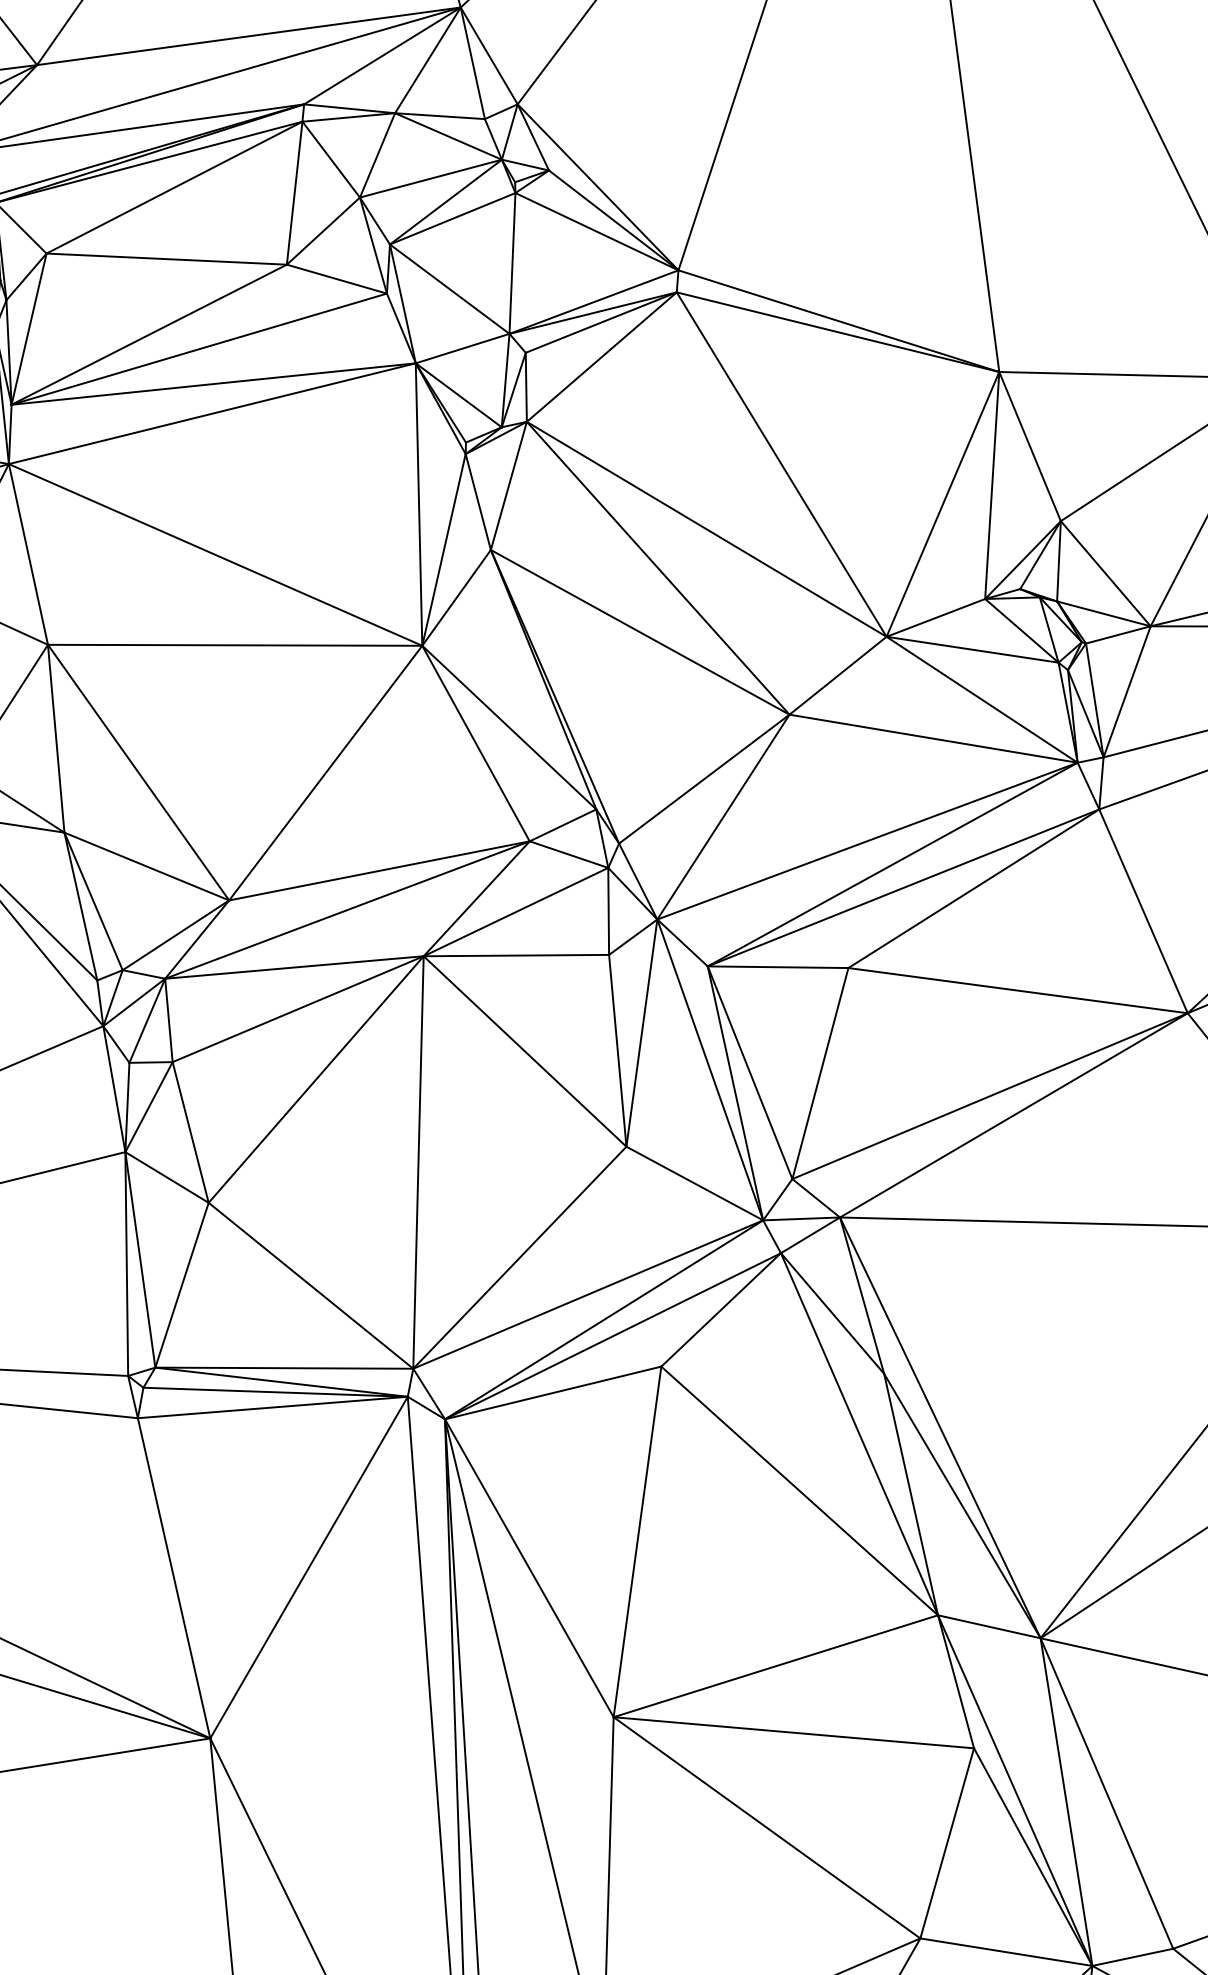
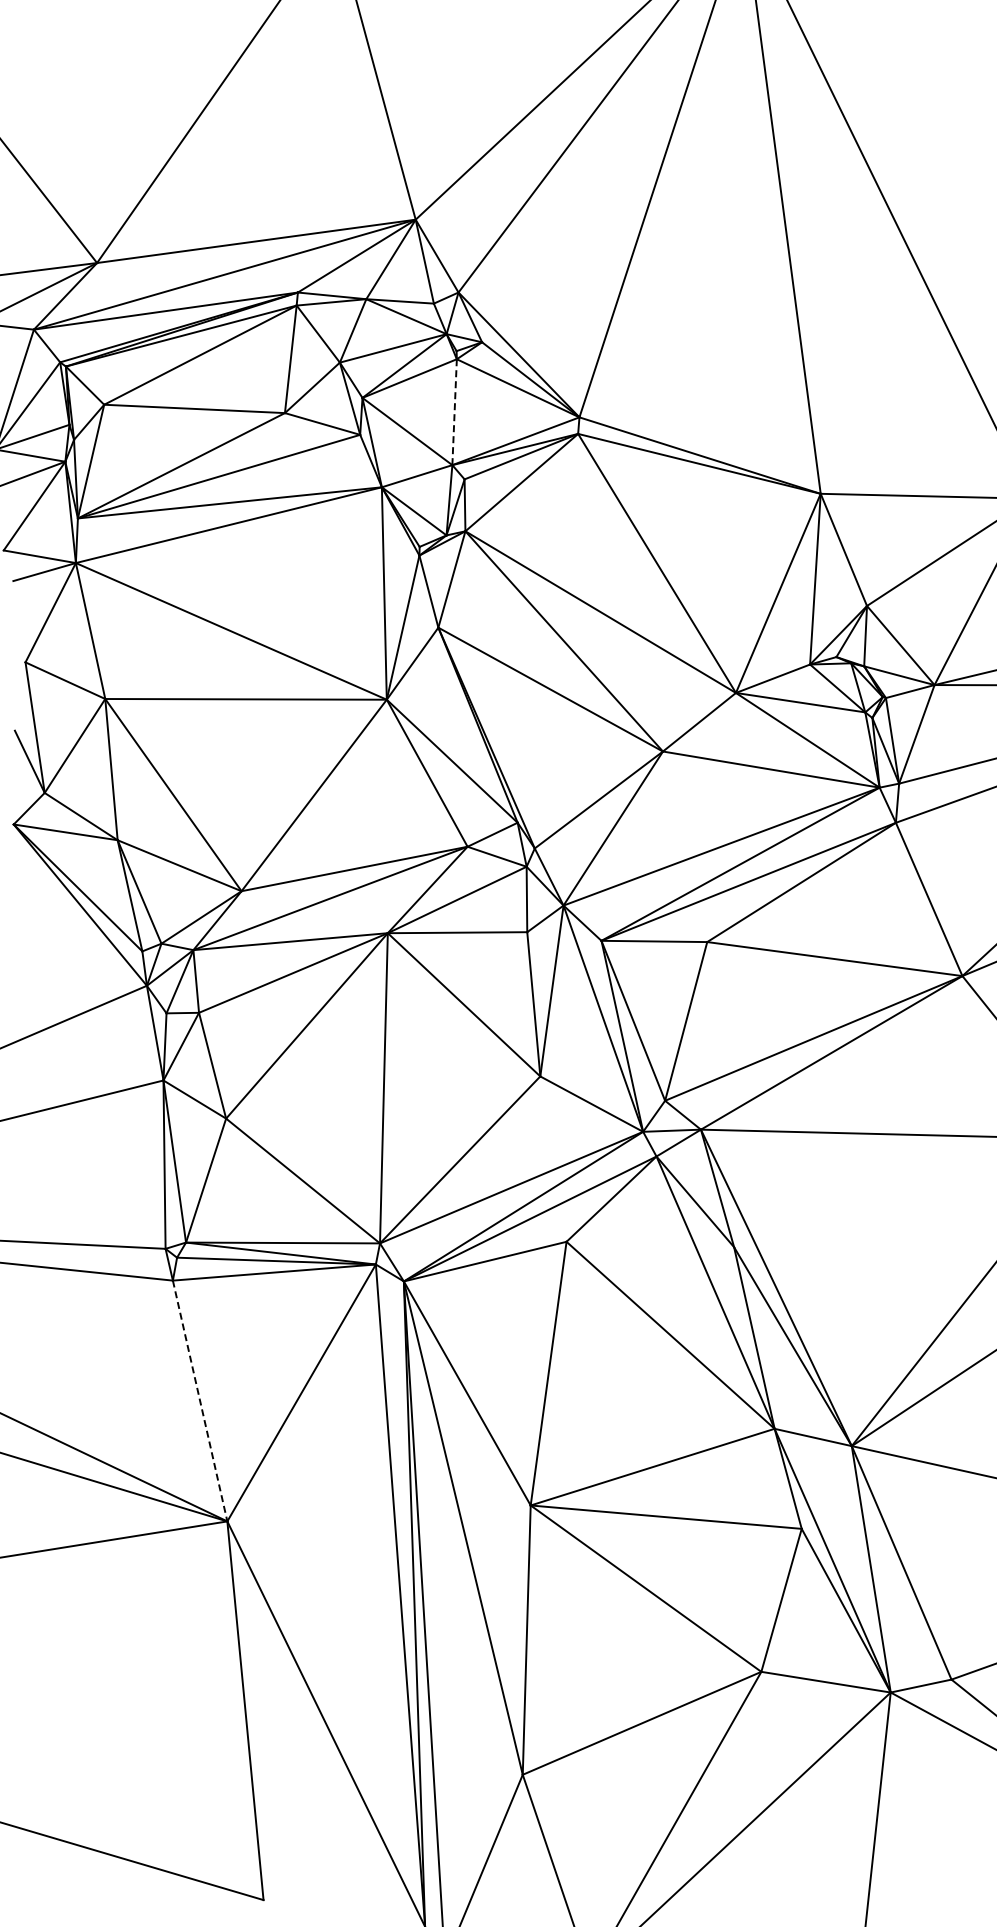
line: (512, 263) -> (454, 412), solid -> dashed
line: (174, 1578) -> (200, 1401), solid -> dashed

